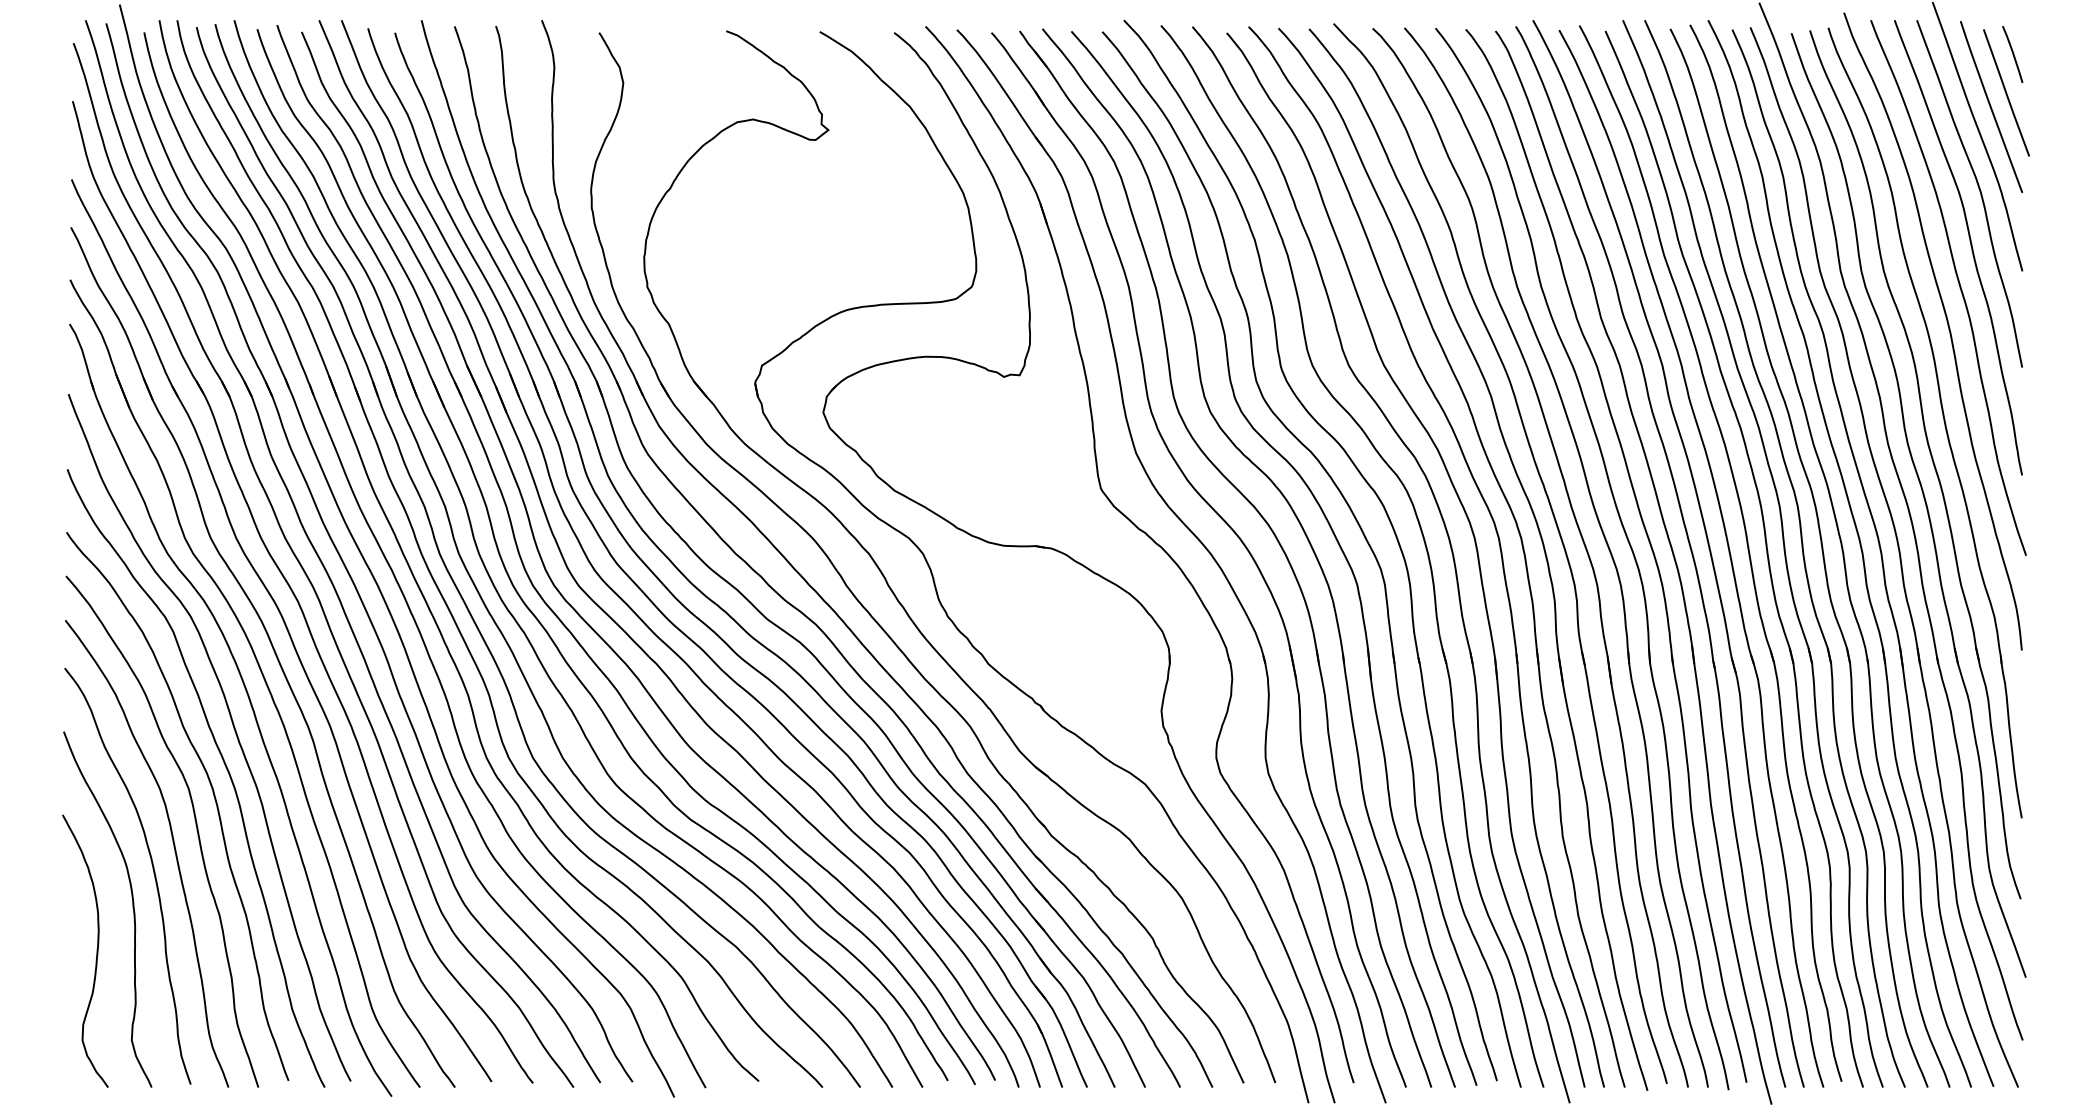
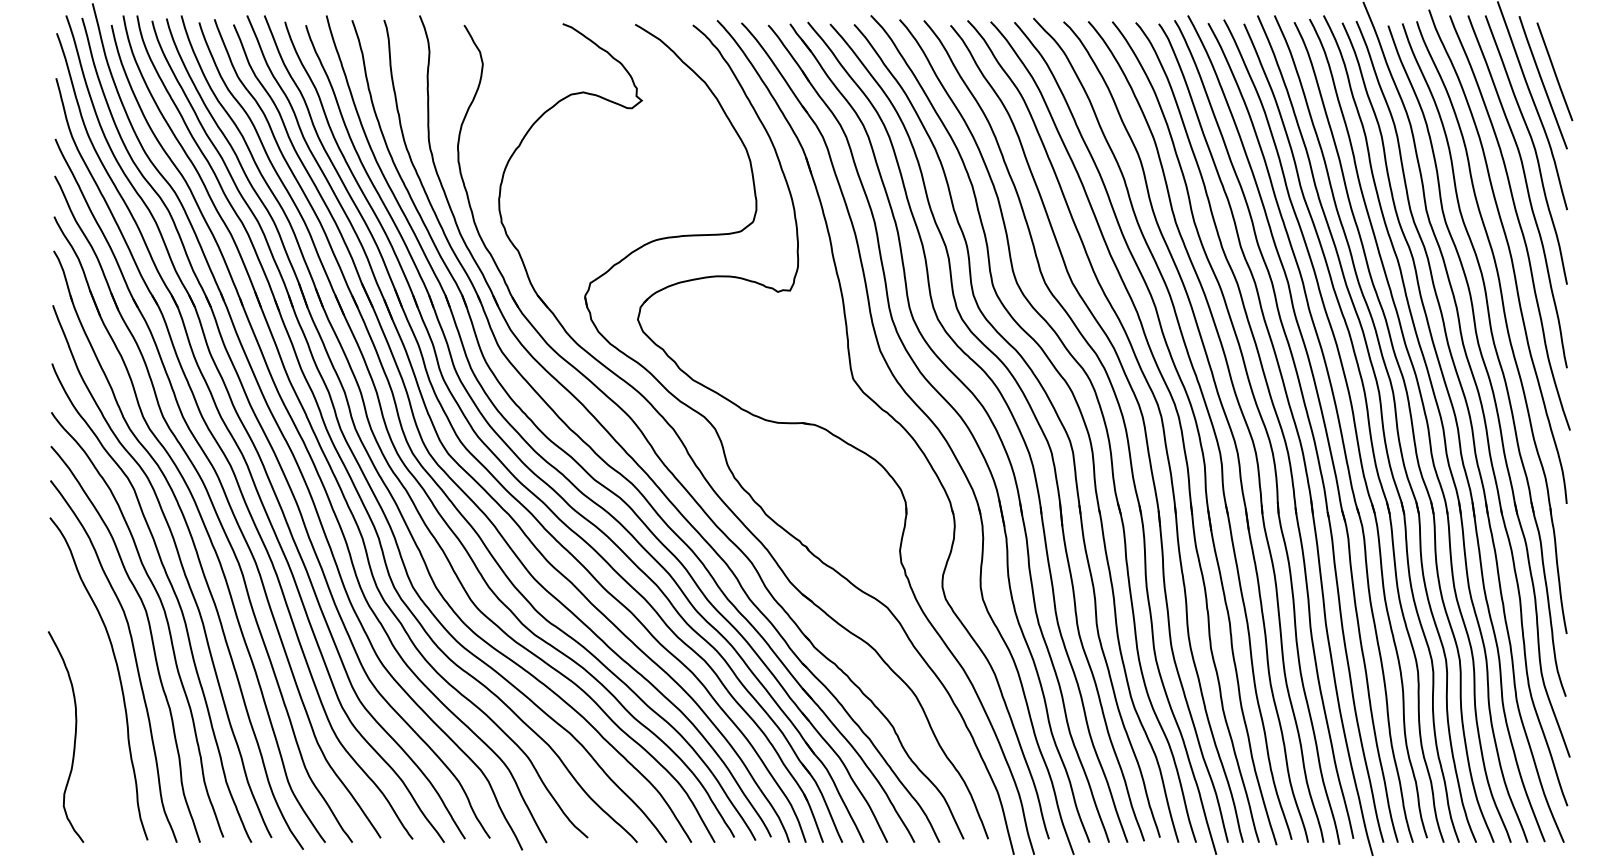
line: (2012, 53) -> (1559, 41), removed
curve: (132, 909) -> (102, 704), removed

